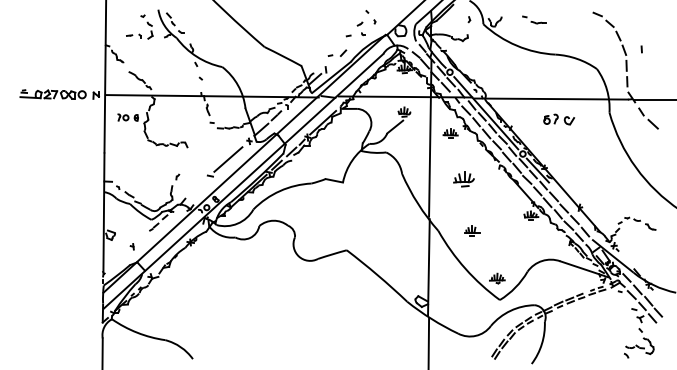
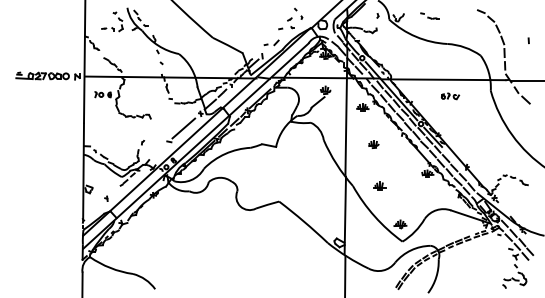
line: (641, 49) -> (528, 40), moved
part: (559, 119) -> (450, 96), size x0.71
part: (463, 179) -> (373, 144), size x0.62

